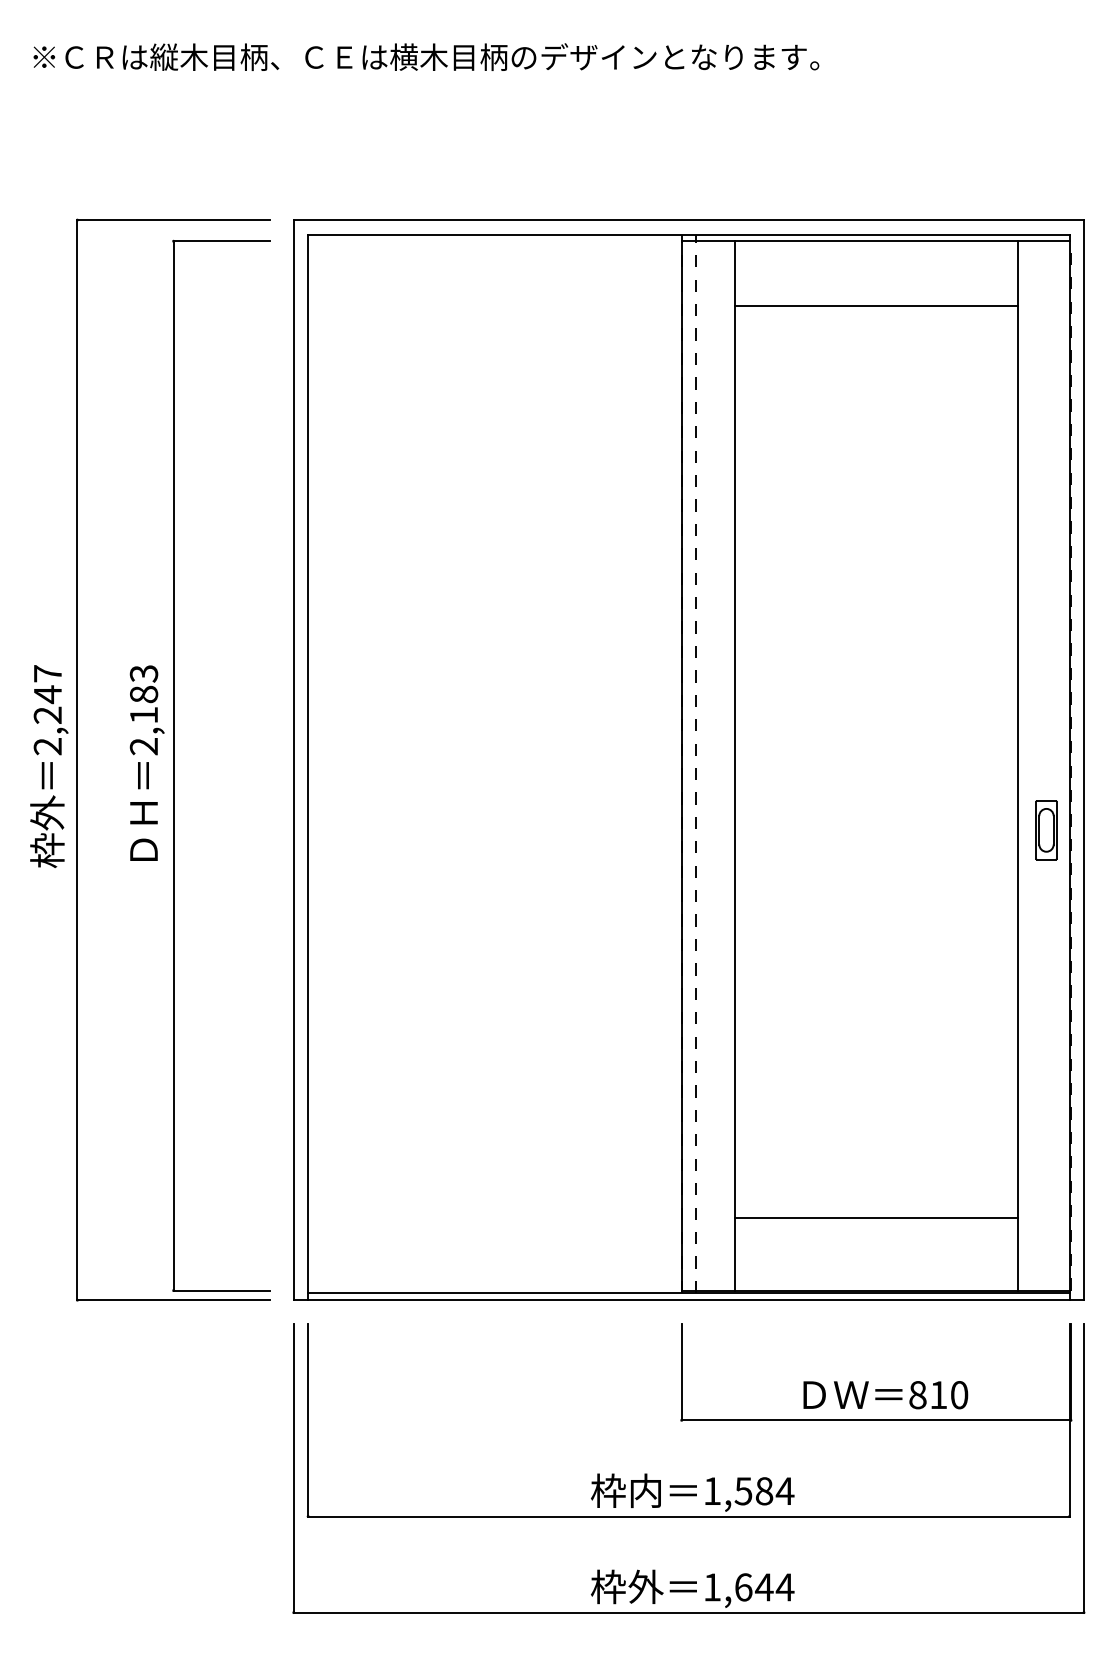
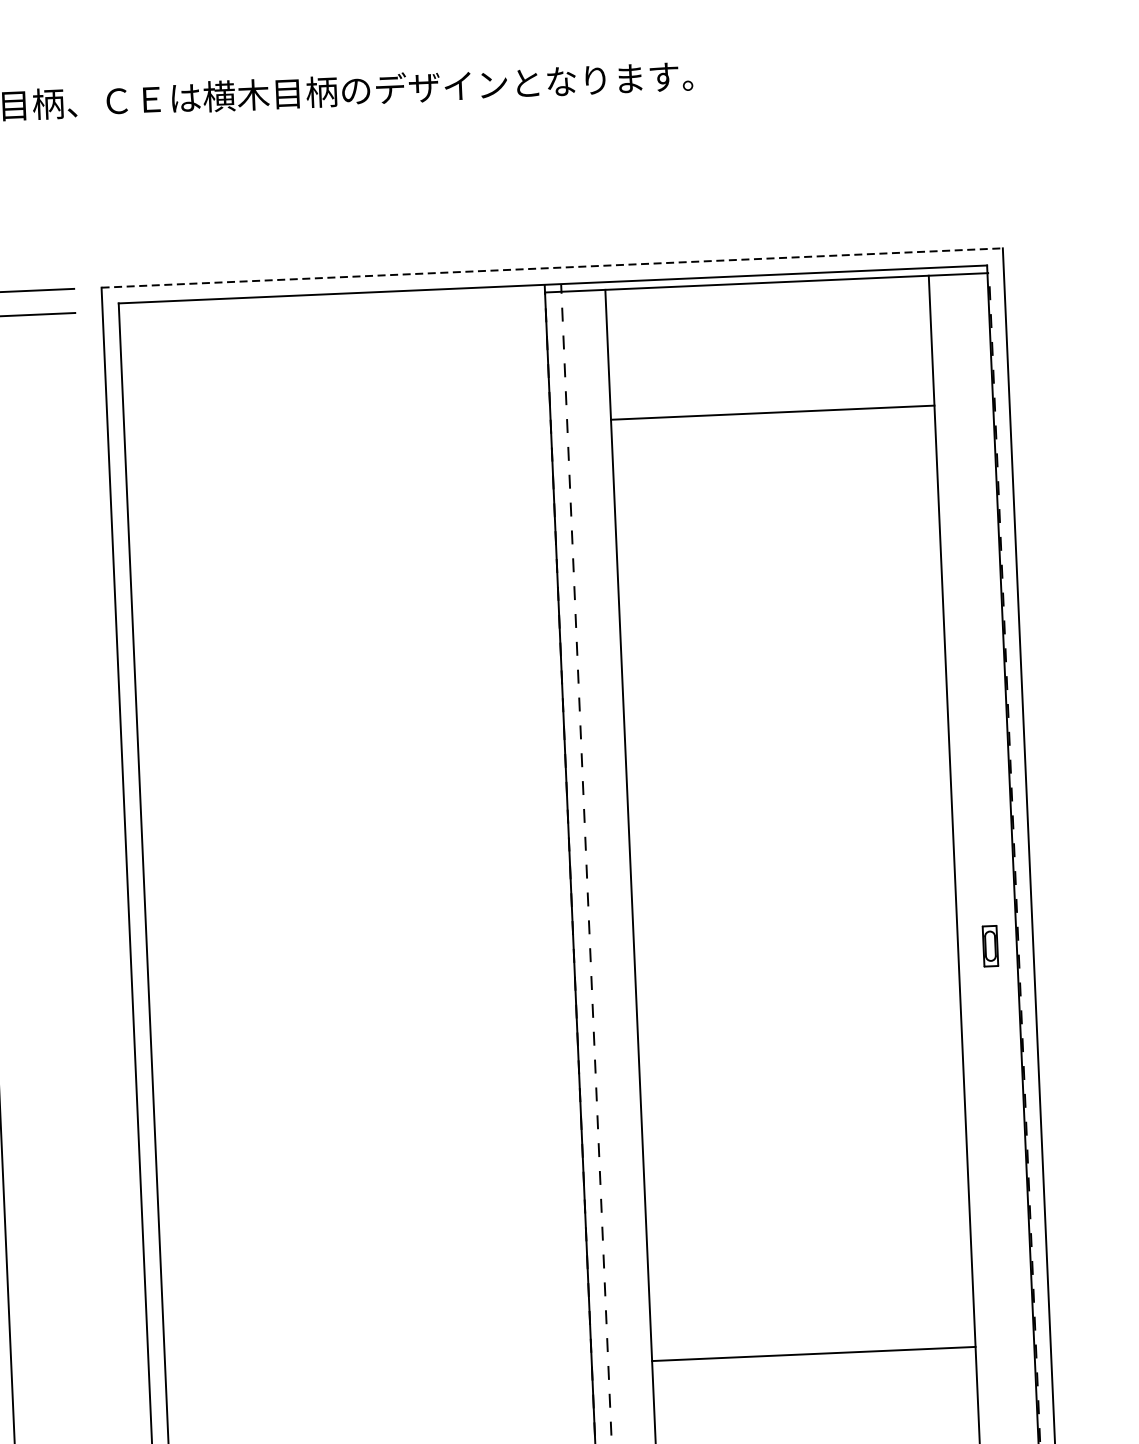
line: (689, 220) -> (552, 268), solid -> dashed
line: (876, 306) -> (772, 413), moved
part: (1046, 830) -> (990, 946), size x0.6
line: (876, 1218) -> (814, 1354), moved

